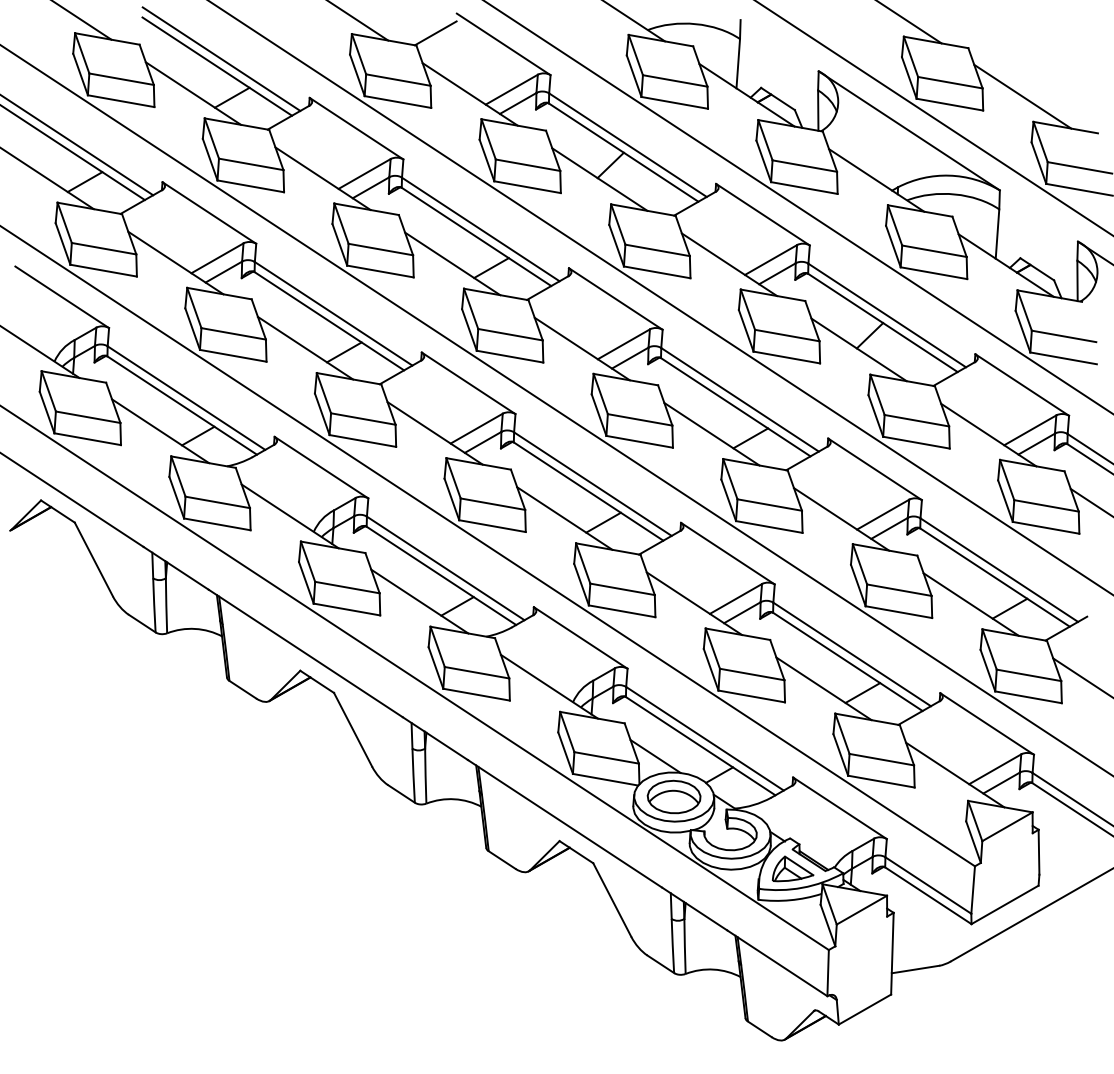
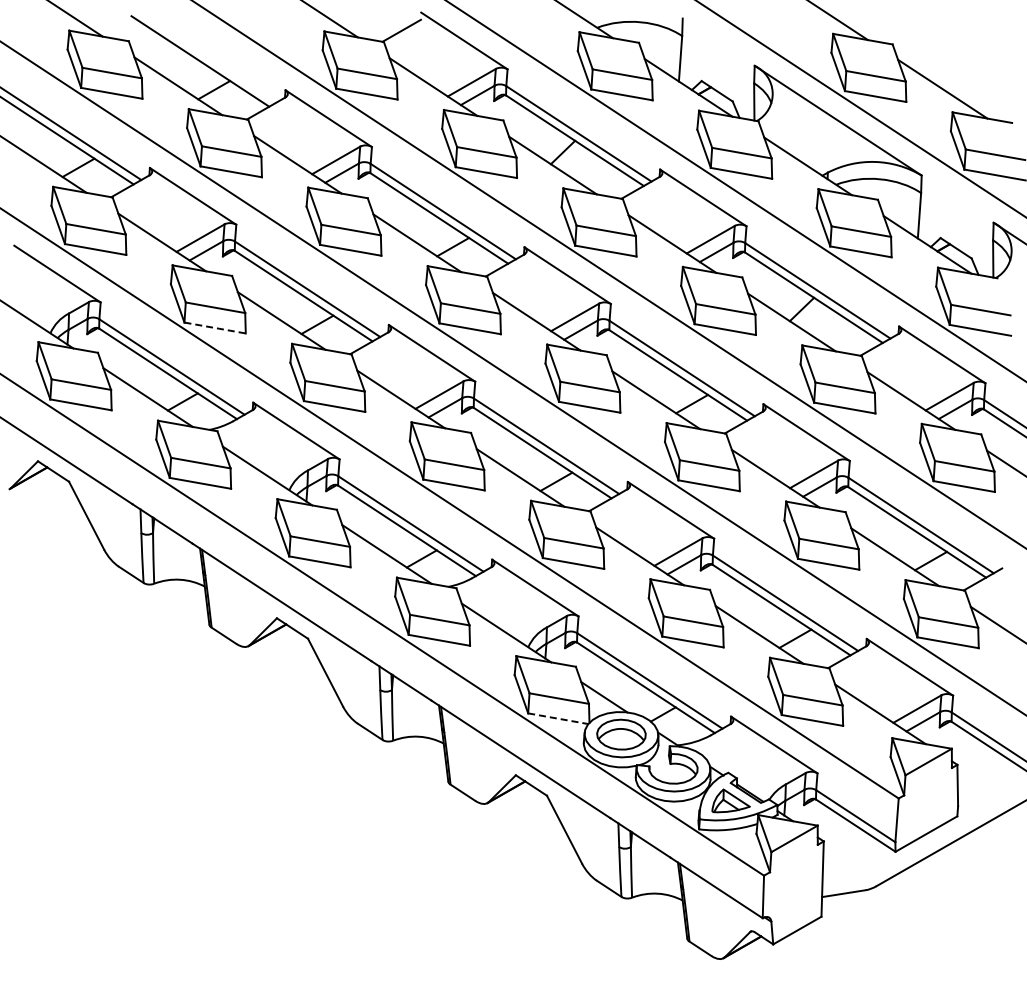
line: (220, 59) -> (203, 54), removed
line: (233, 356) -> (215, 328), solid -> dashed
line: (605, 779) -> (558, 718), solid -> dashed

